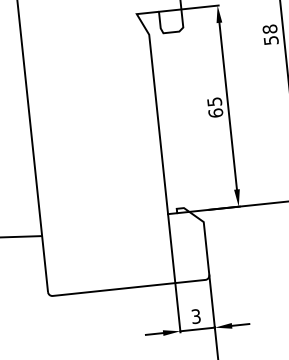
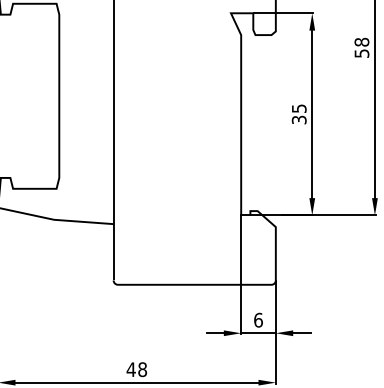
text: (215, 112) -> (298, 119), 65 -> 35
text: (196, 315) -> (258, 319), 3 -> 6

